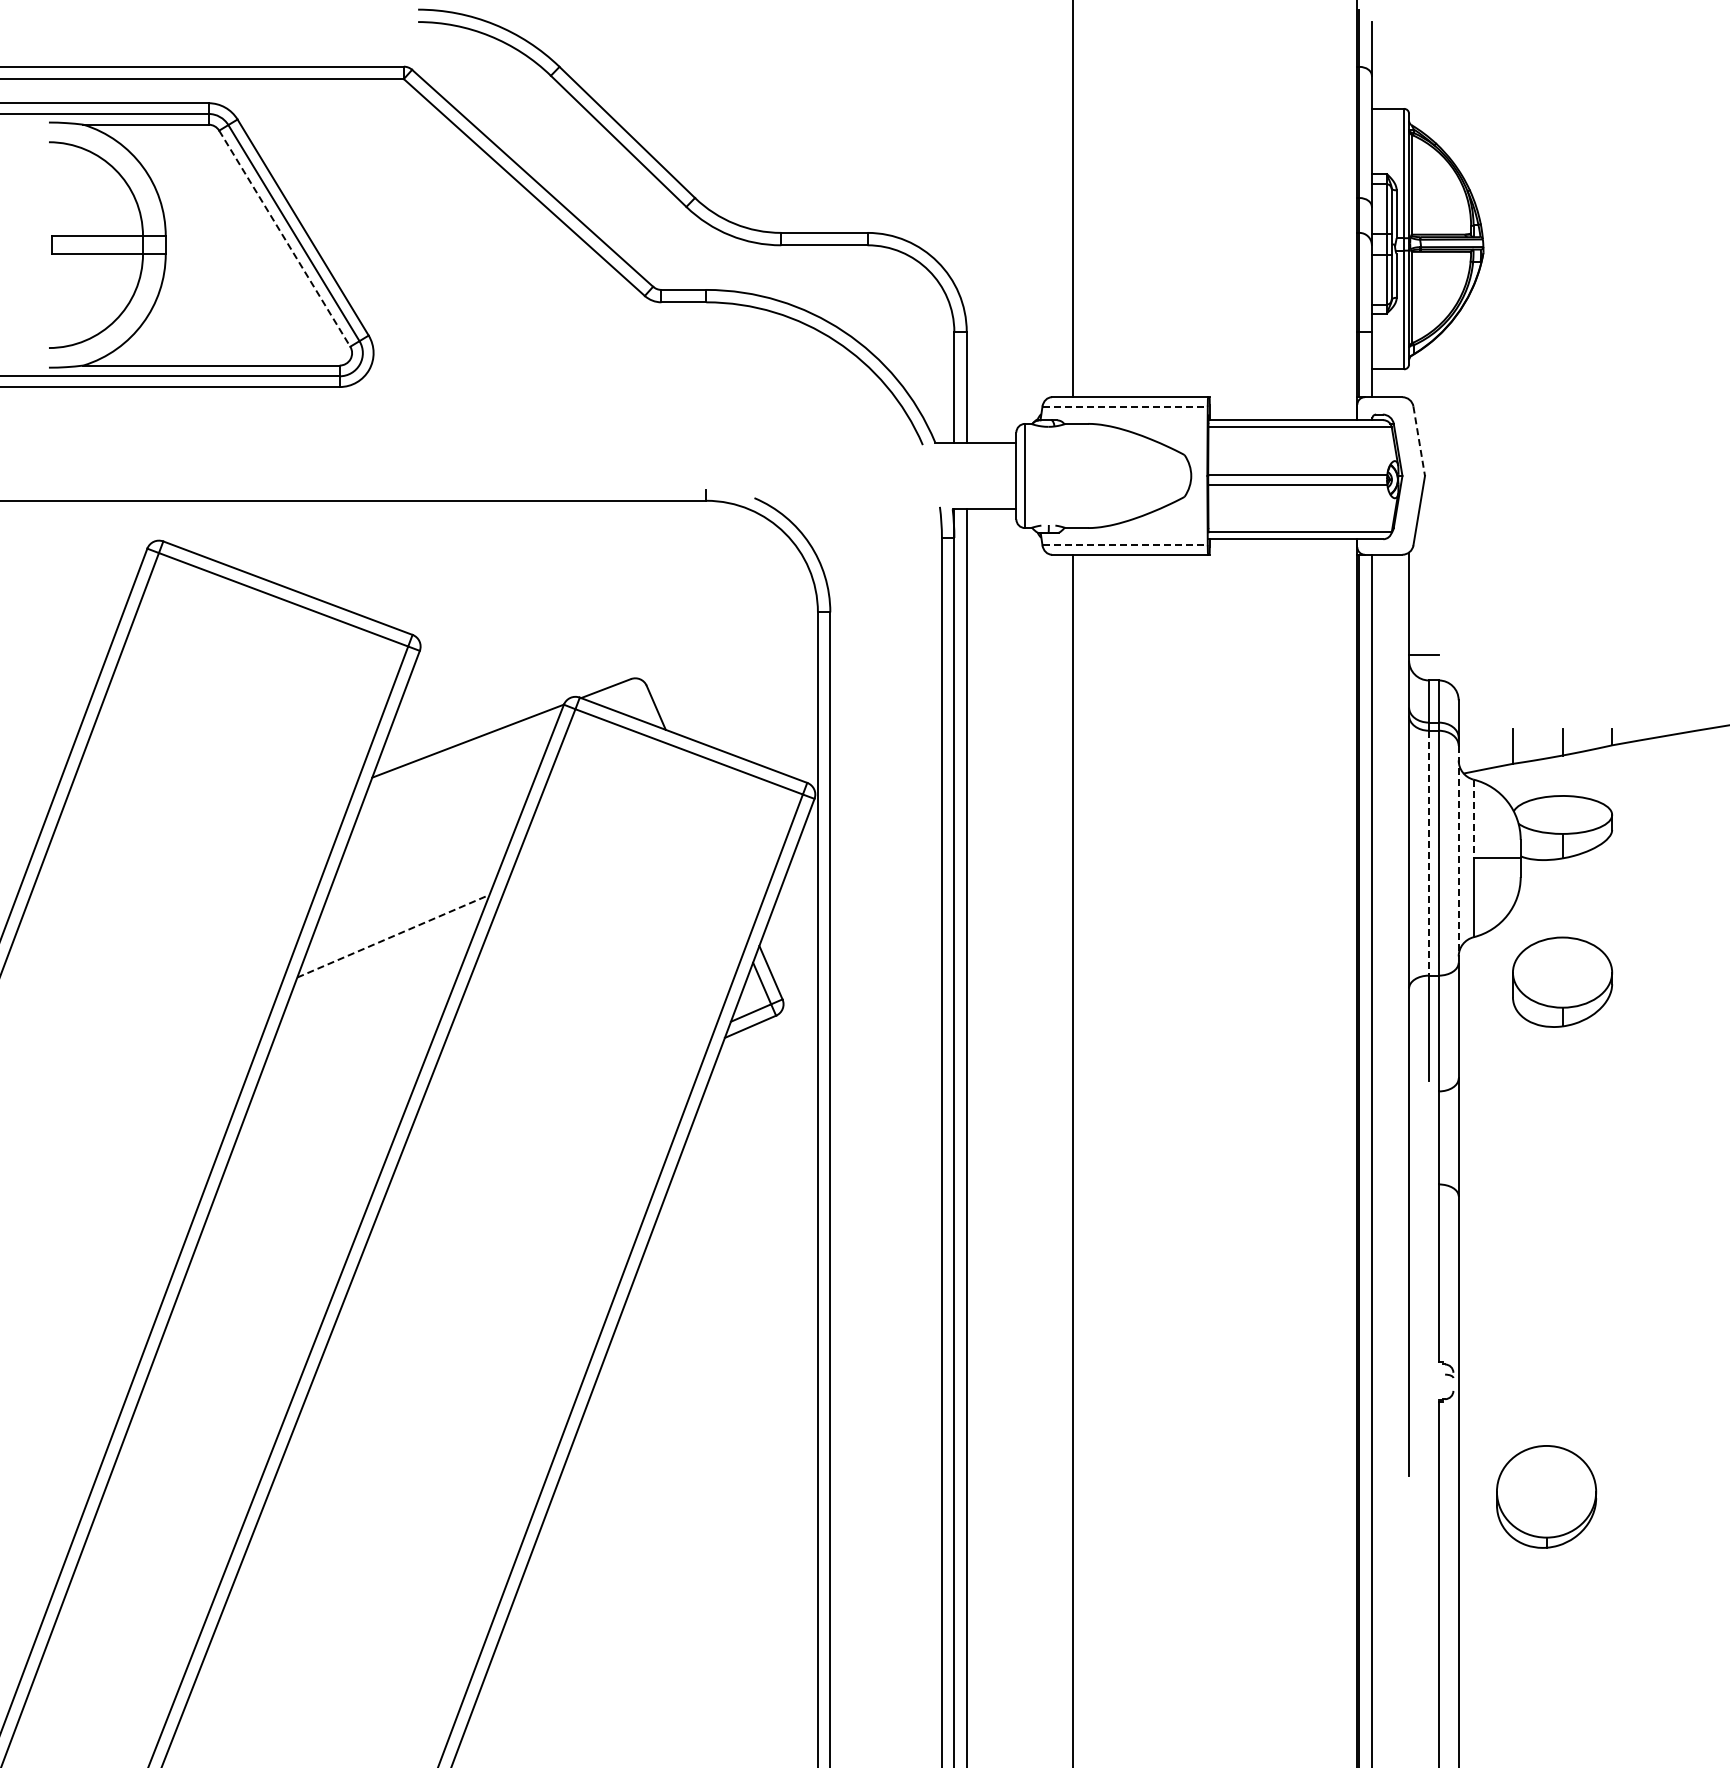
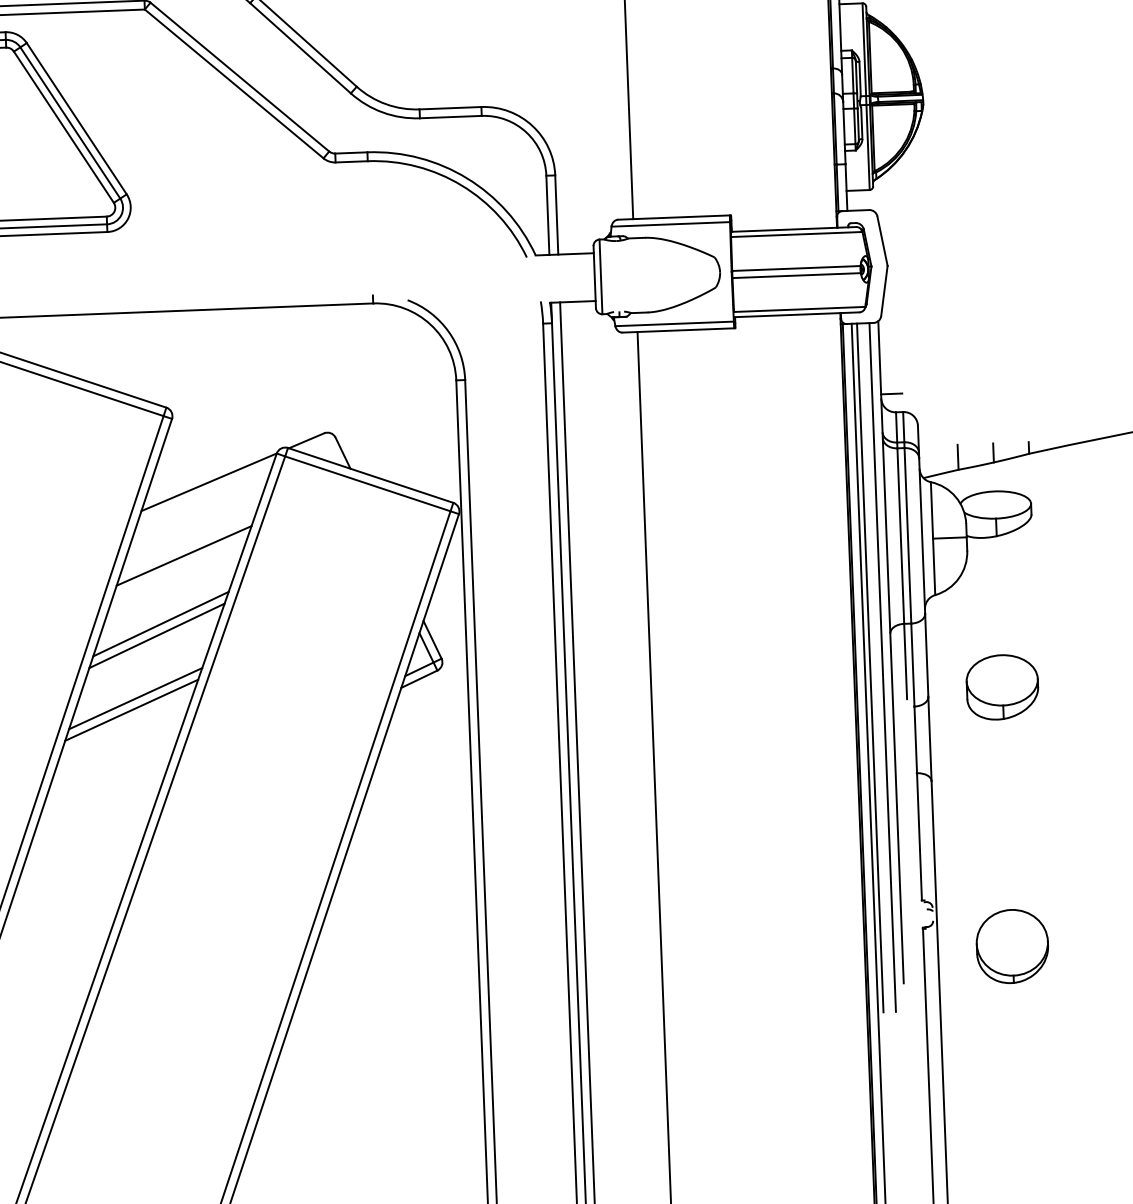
line: (285, 239) -> (64, 127), dashed -> solid
line: (1125, 406) -> (671, 224), dashed -> solid
line: (1419, 441) -> (882, 241), dashed -> solid
line: (1125, 545) -> (674, 323), dashed -> solid
line: (1473, 819) -> (931, 510), dashed -> solid
line: (428, 842) -> (183, 555), added
line: (1428, 853) -> (900, 536), dashed -> solid
line: (1458, 854) -> (922, 536), dashed -> solid
line: (393, 936) -> (161, 624), dashed -> solid
line: (387, 952) -> (157, 635), added
part: (1562, 981) -> (1002, 686), moved
line: (1379, 1034) -> (870, 667), added
line: (1396, 1034) -> (882, 666), added
line: (353, 1038) -> (135, 698), added
line: (347, 1054) -> (131, 710), added
part: (1546, 1496) -> (1012, 946), moved

